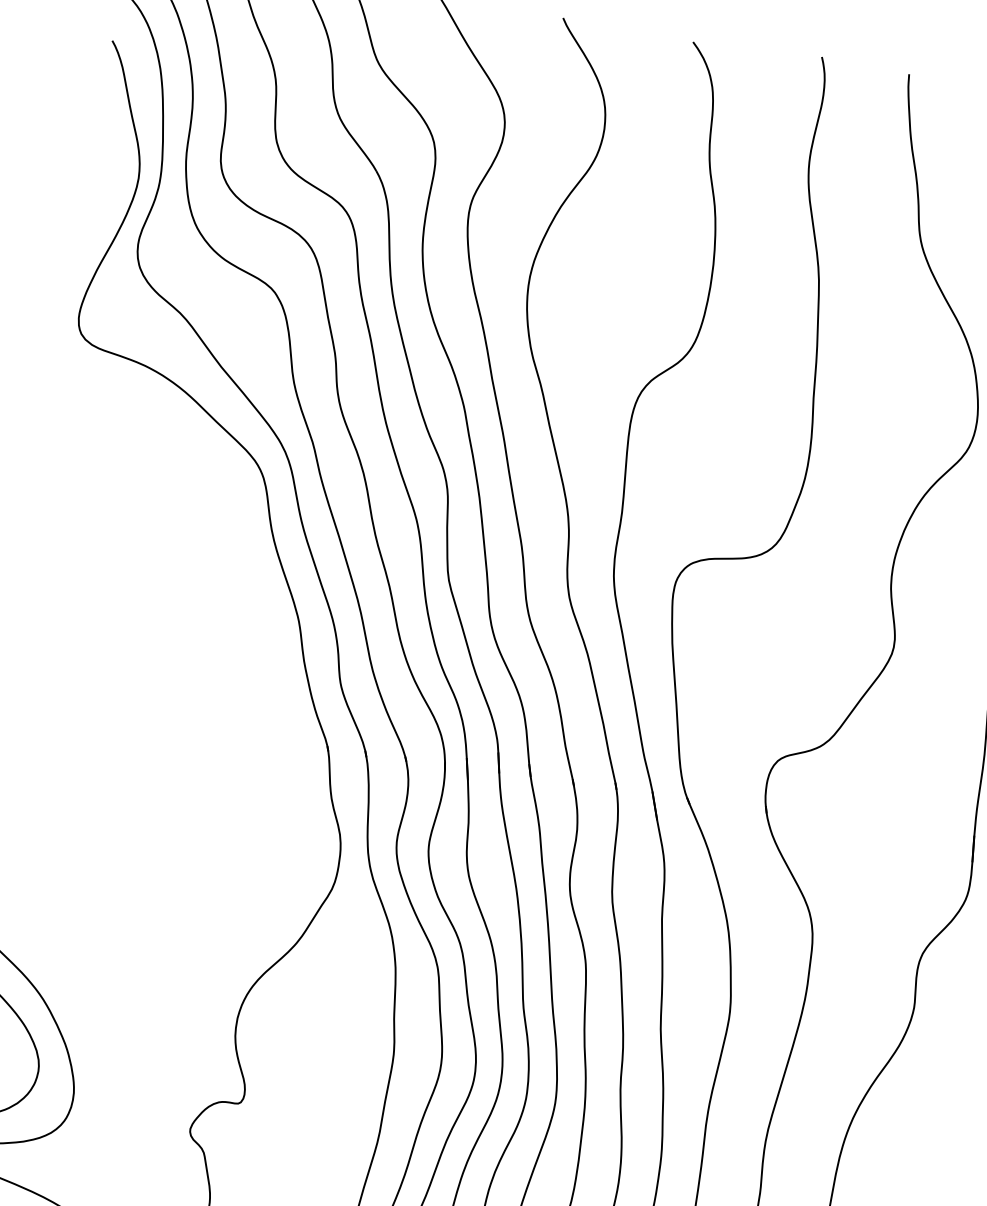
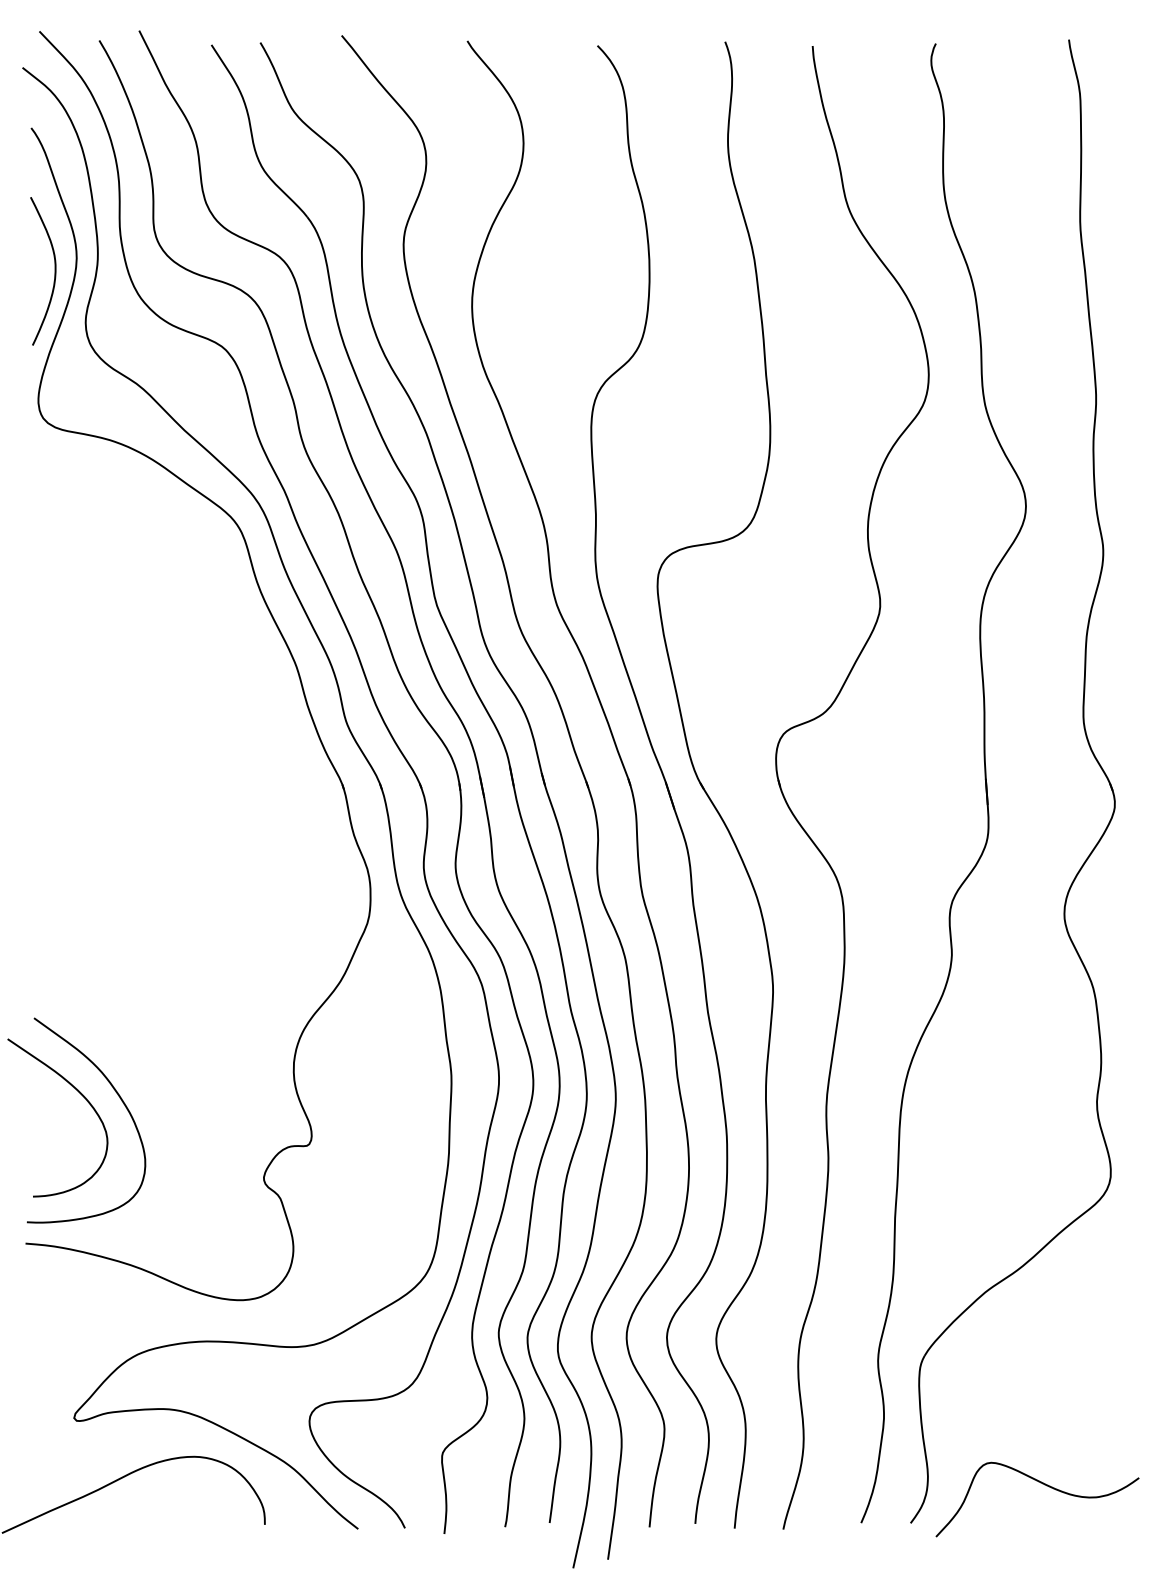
curve: (114, 188) -> (54, 271), added

